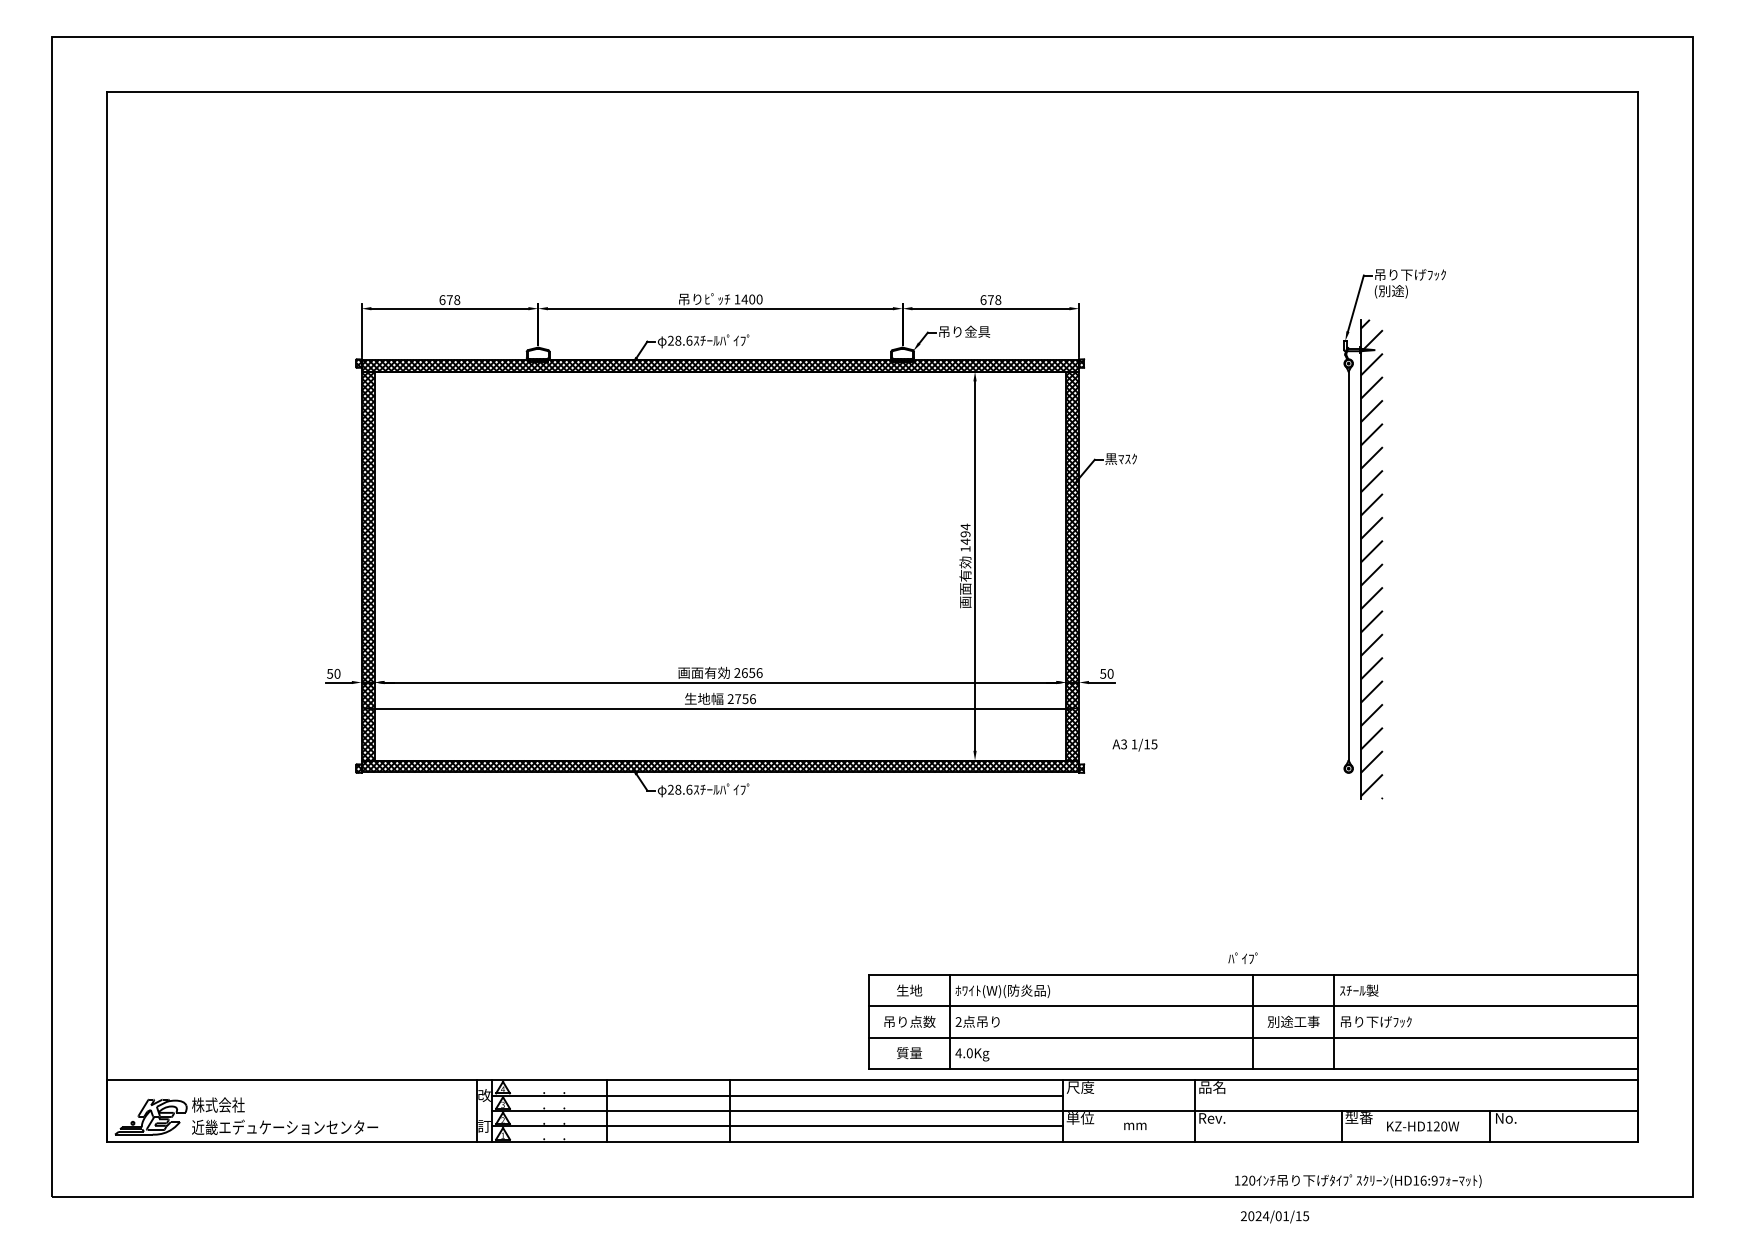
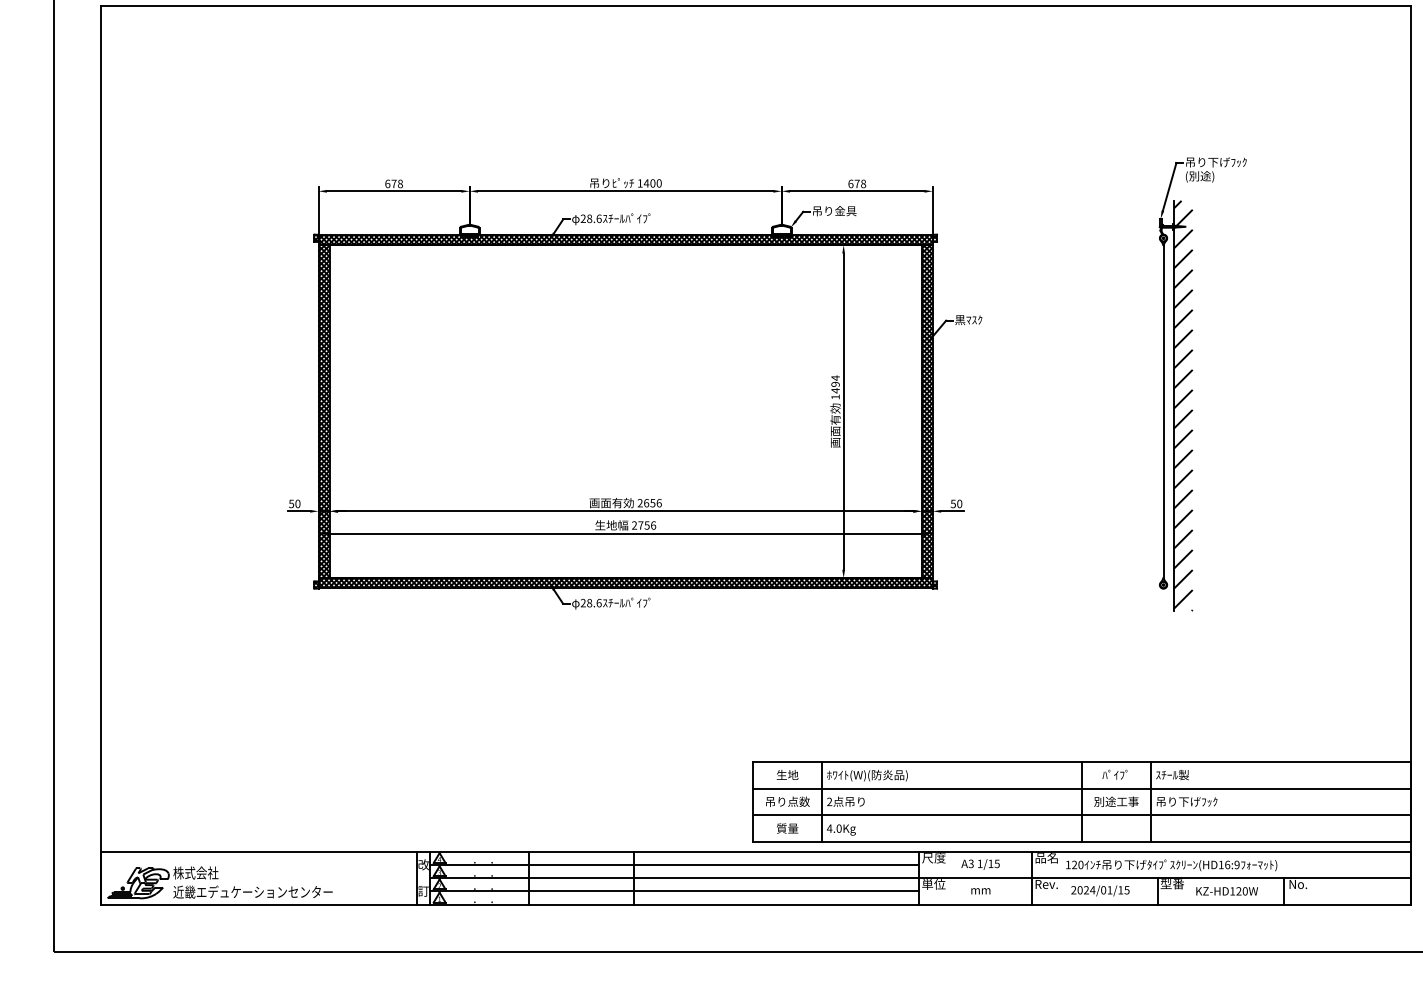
text: (1134, 744) -> (980, 863), moved
text: (1242, 957) -> (1114, 774), moved
text: (1358, 1180) -> (1171, 864), moved
text: (1275, 1216) -> (1100, 890), moved

